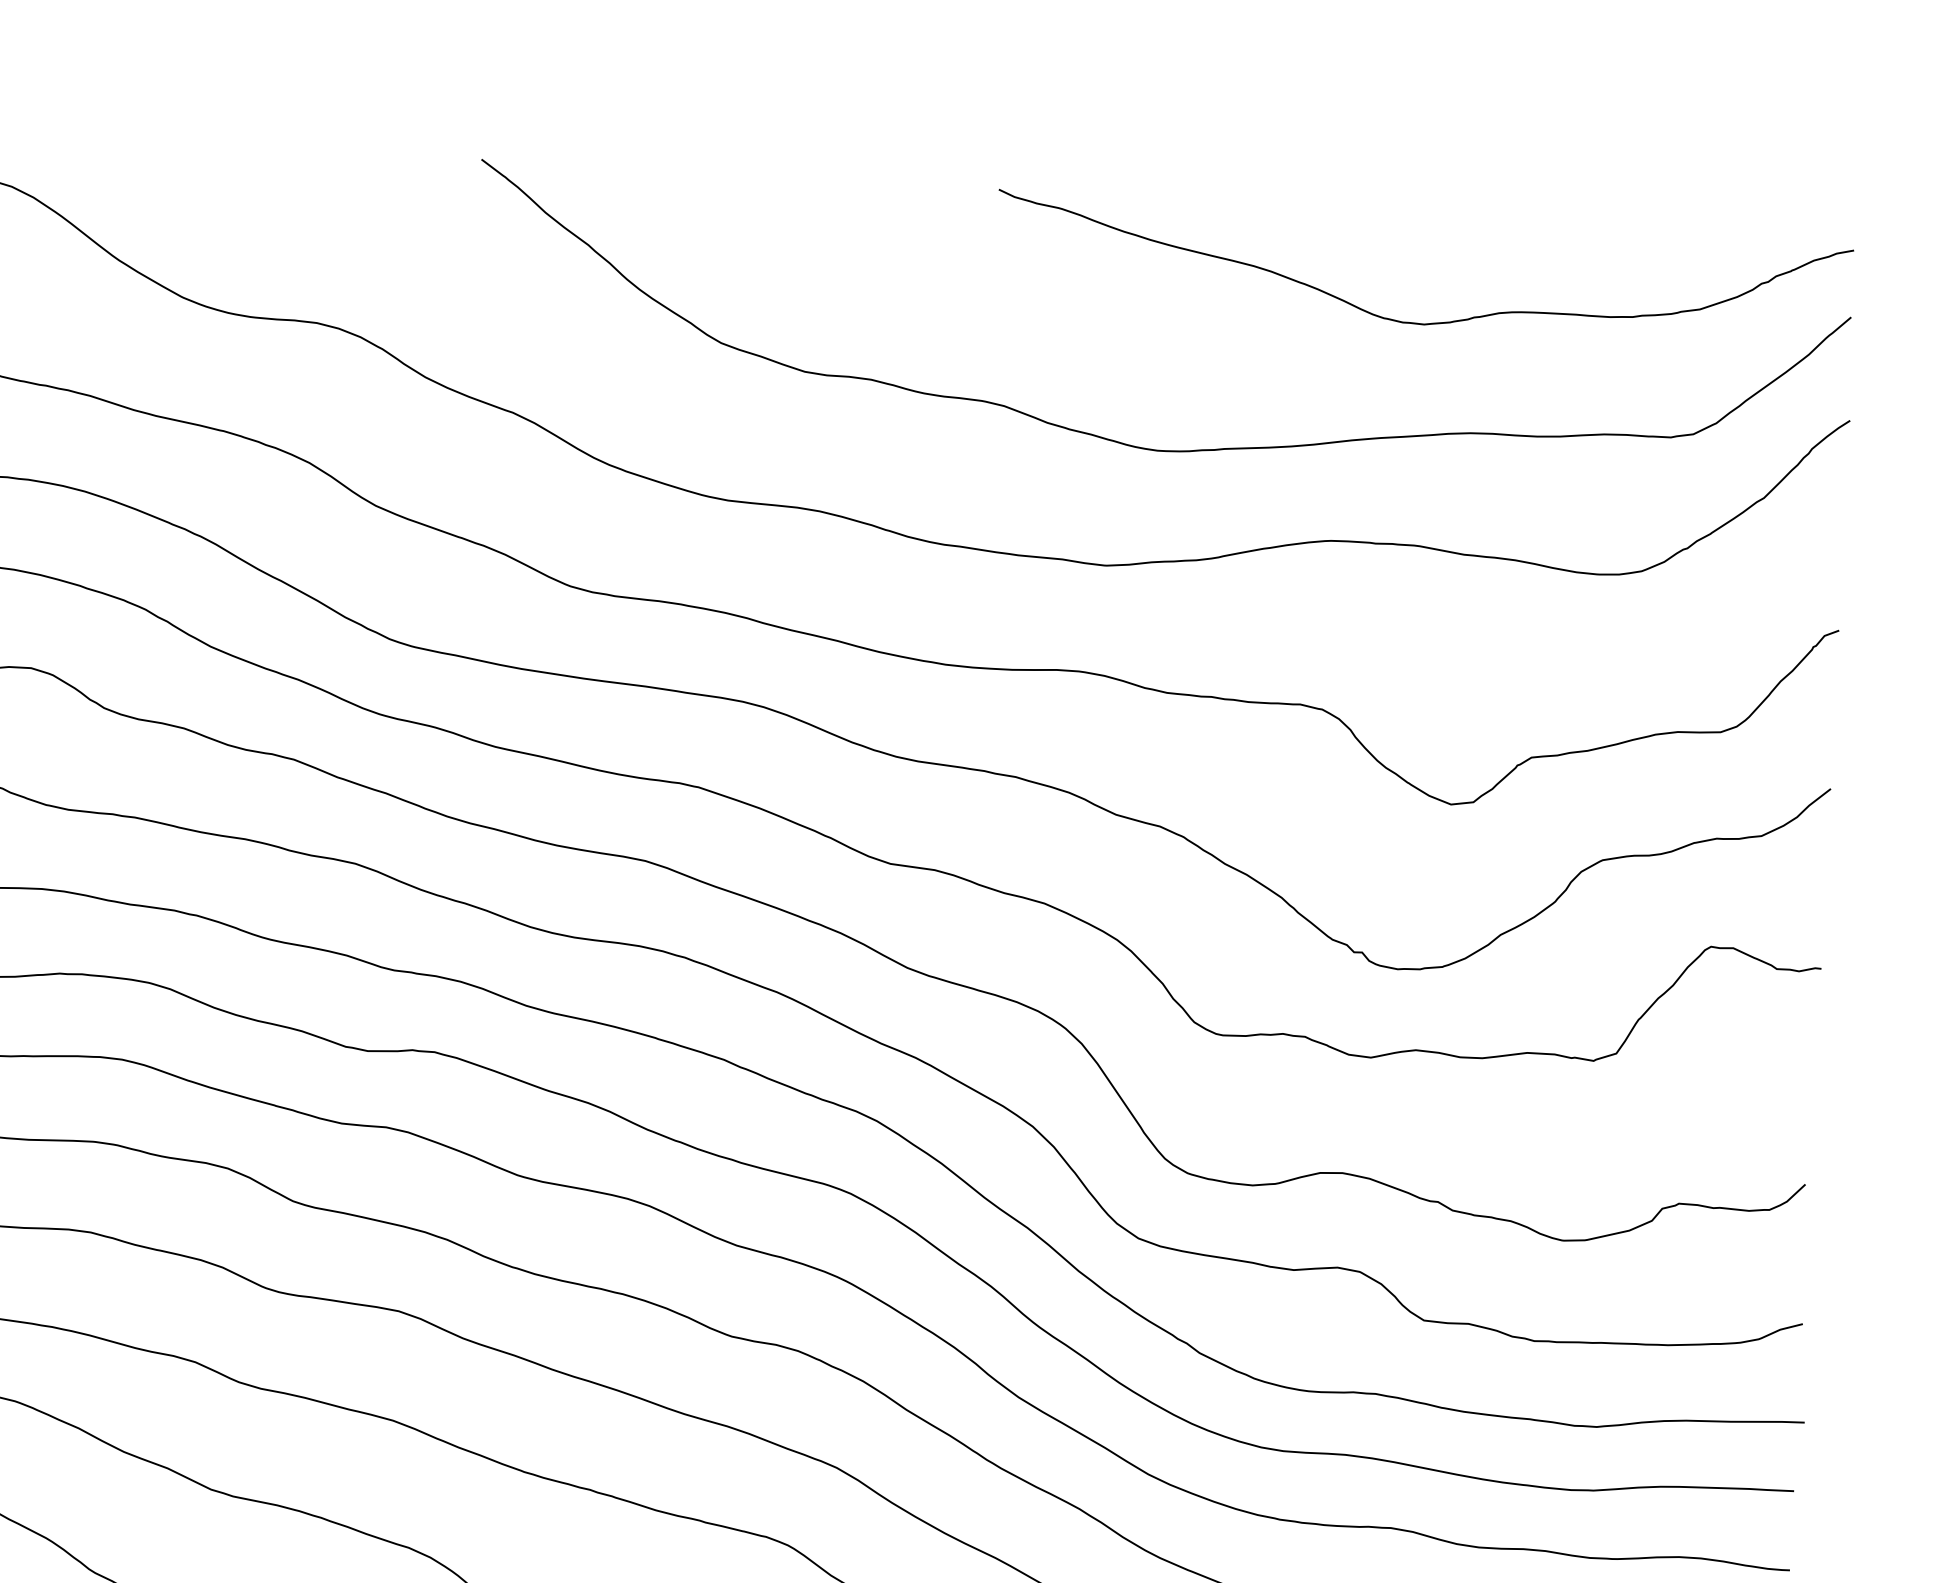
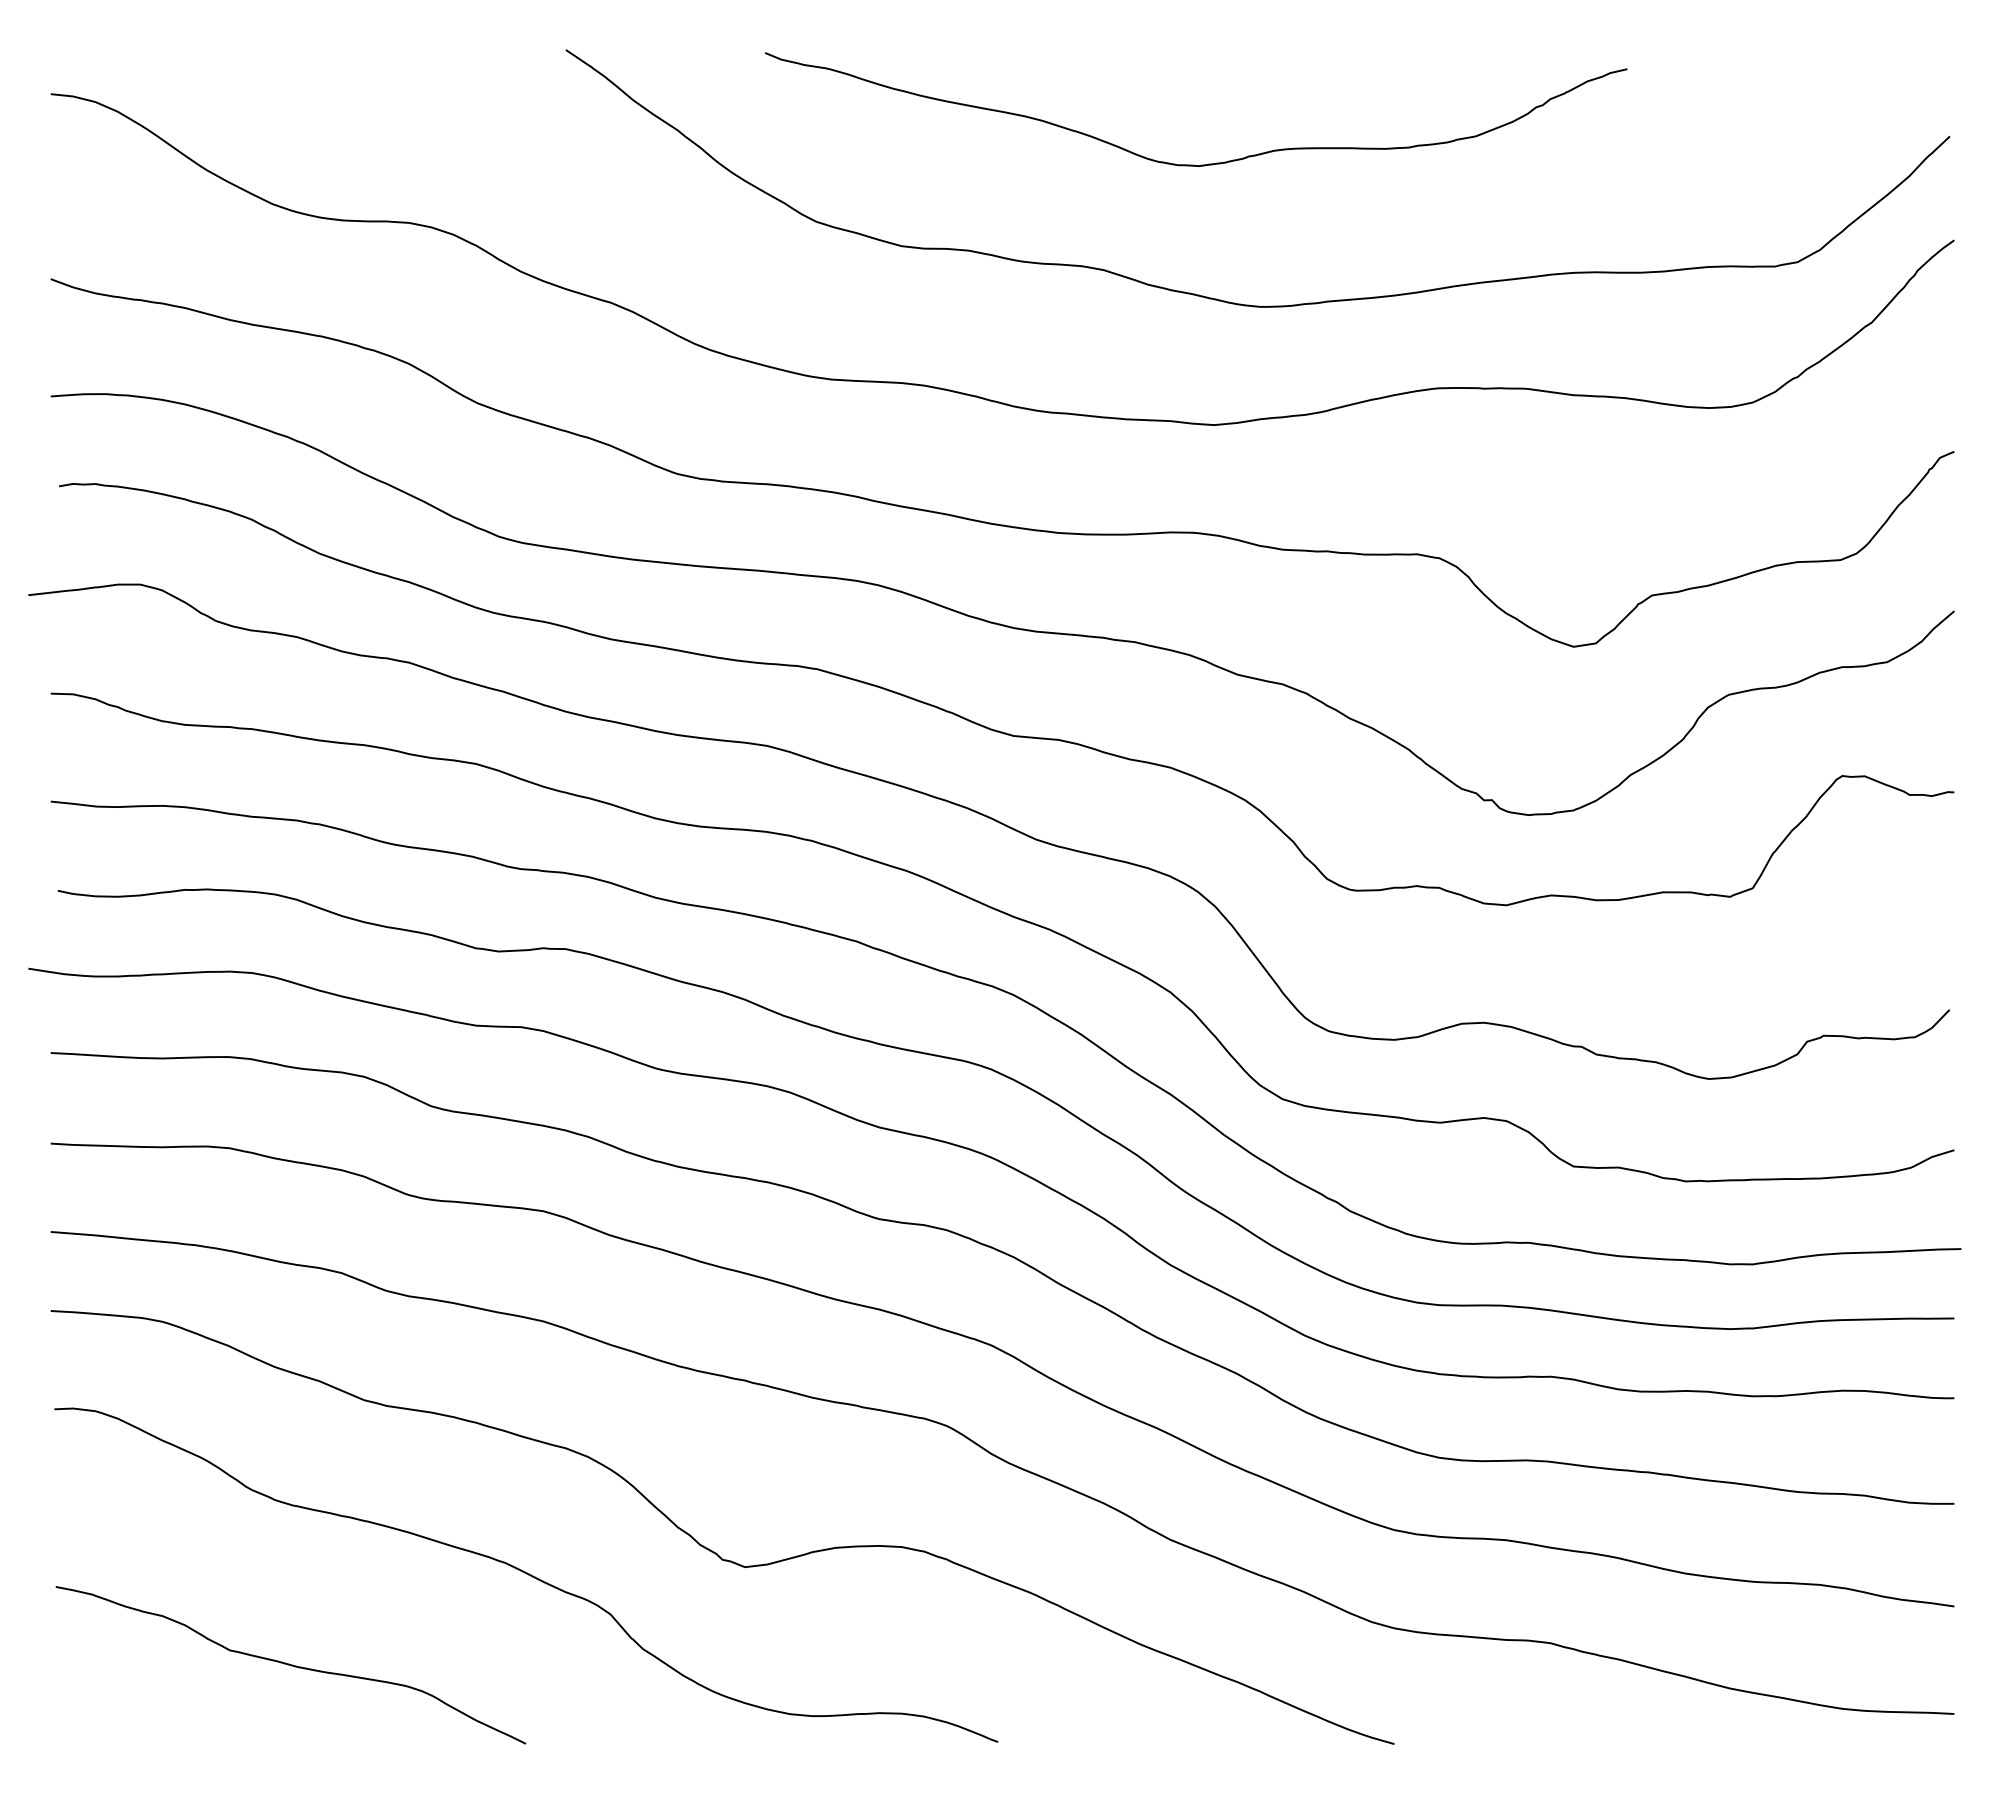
curve: (1419, 322) -> (1194, 164), moved

